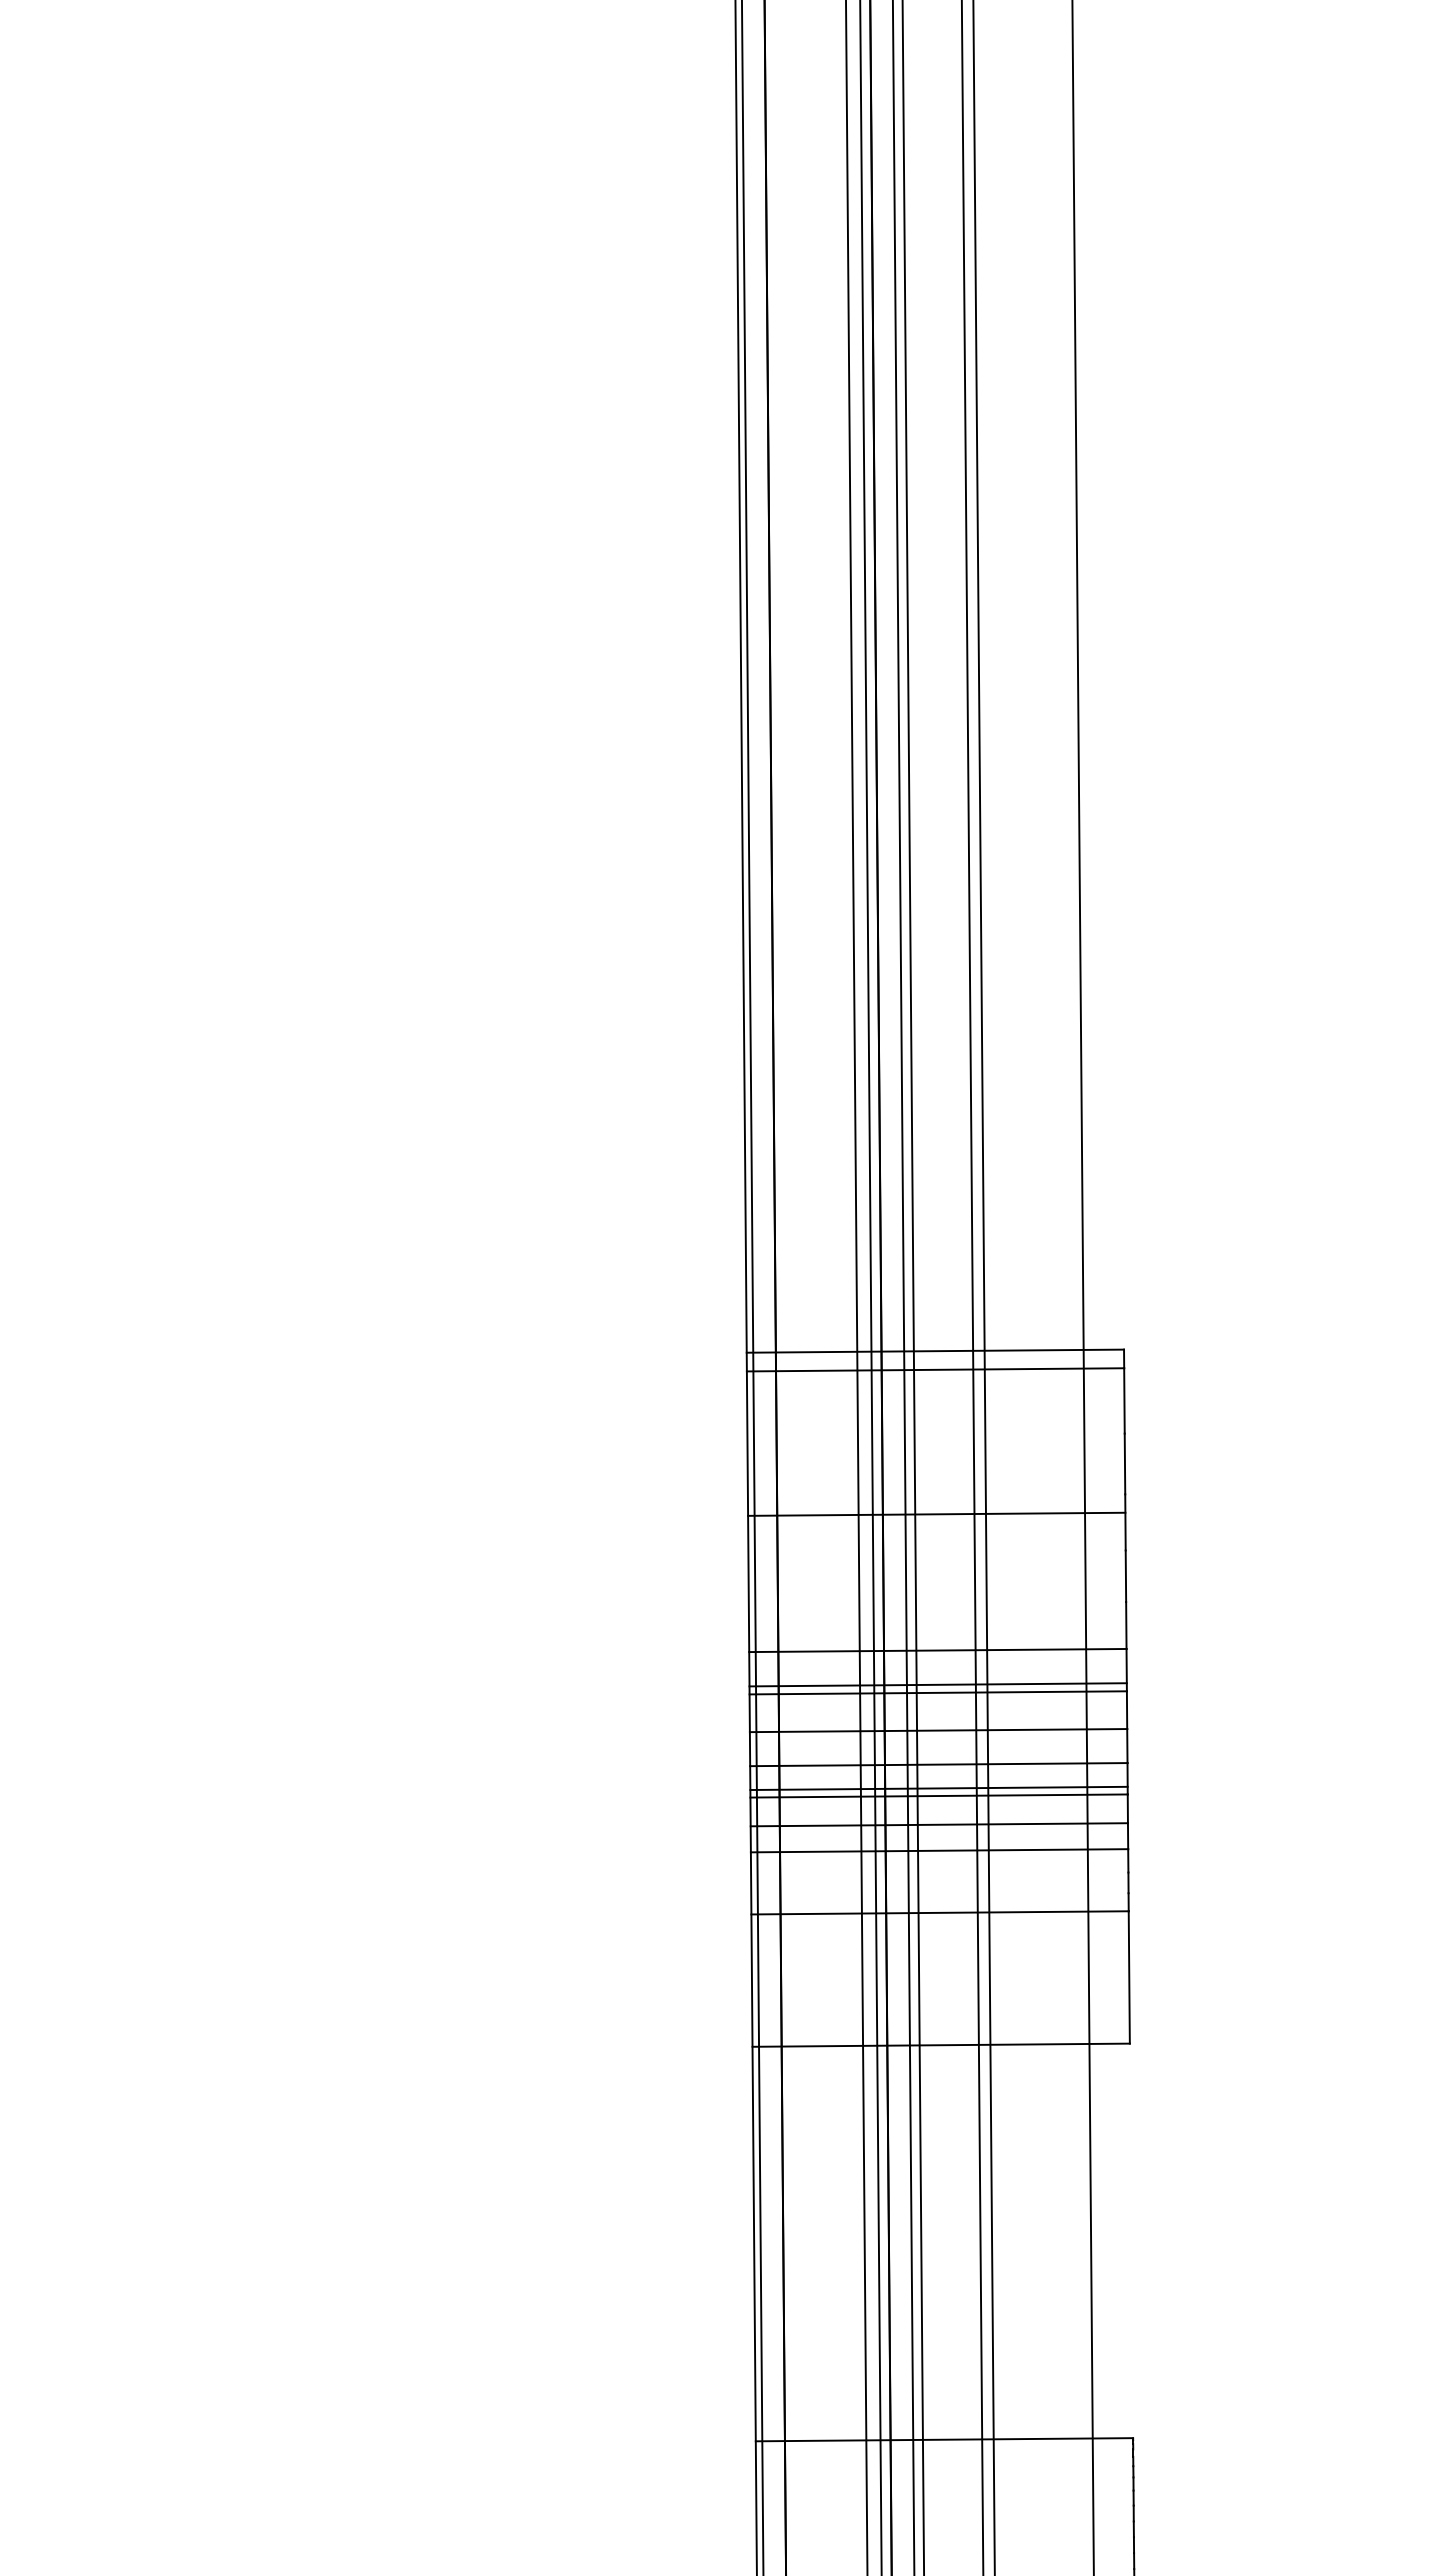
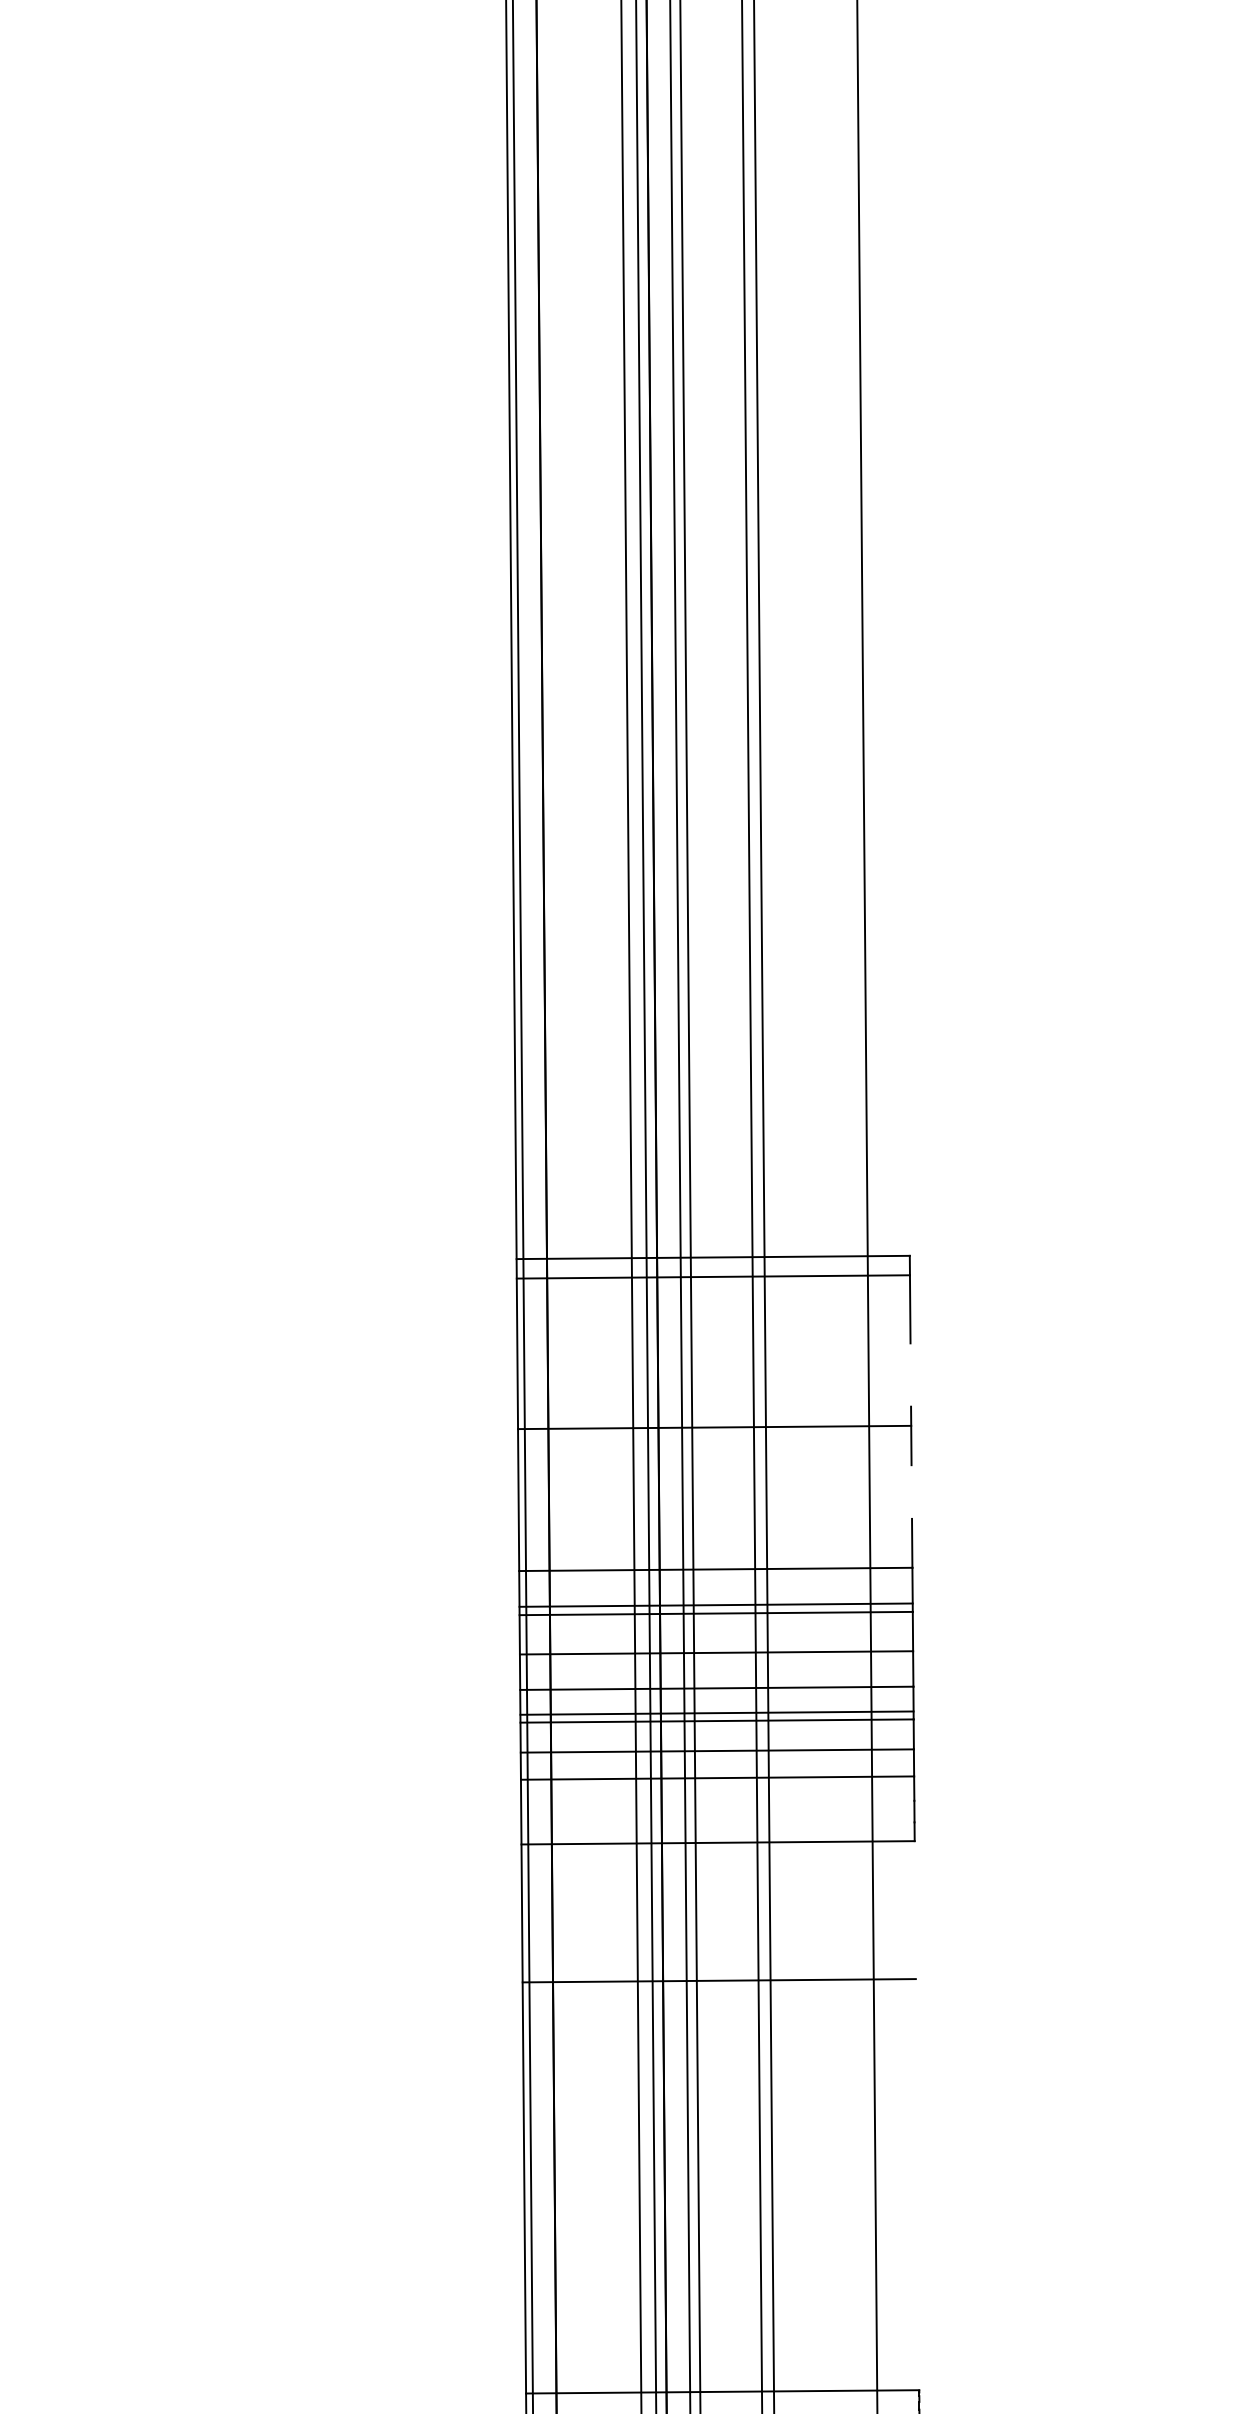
line: (1124, 1463) -> (910, 1374), removed
line: (1125, 1576) -> (911, 1492), removed
line: (1128, 1977) -> (914, 1910), removed

